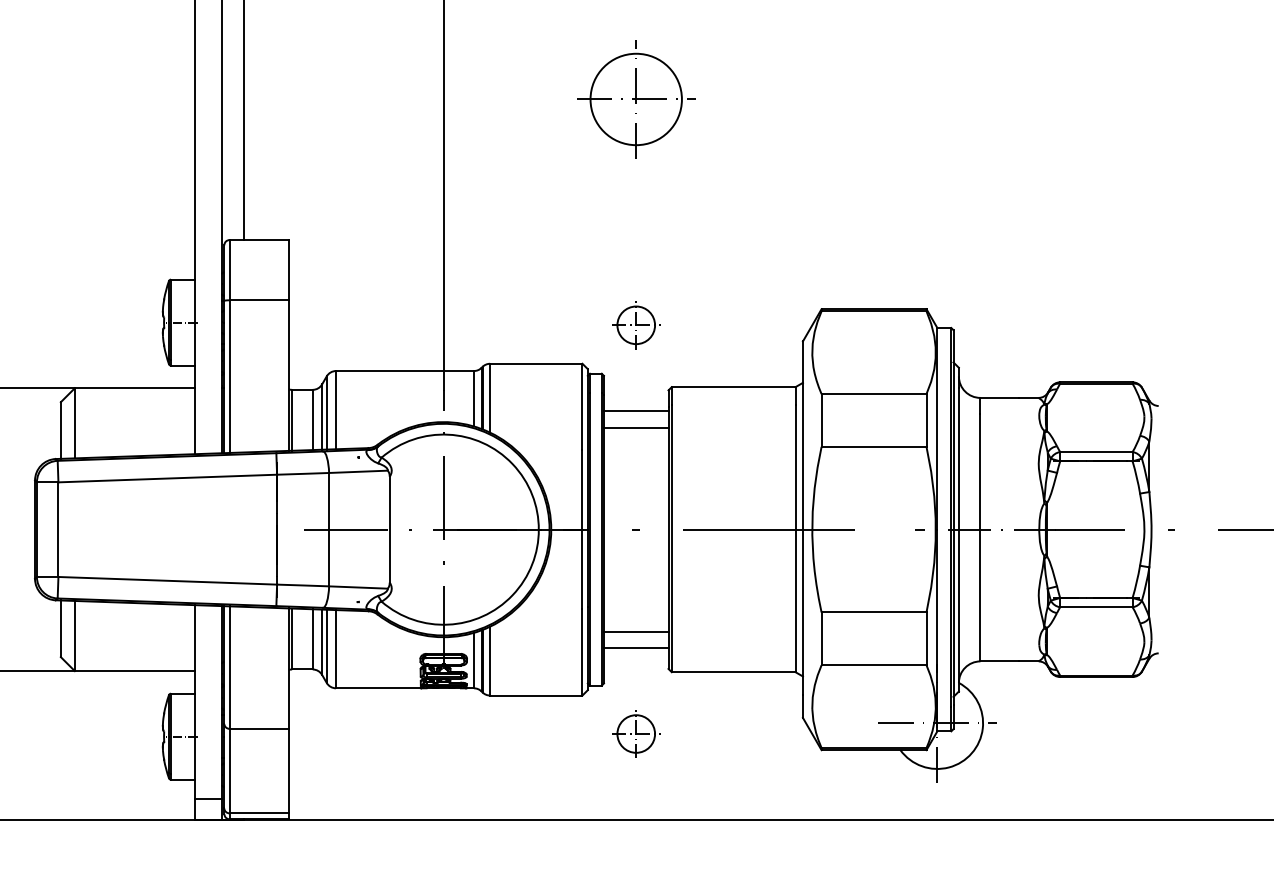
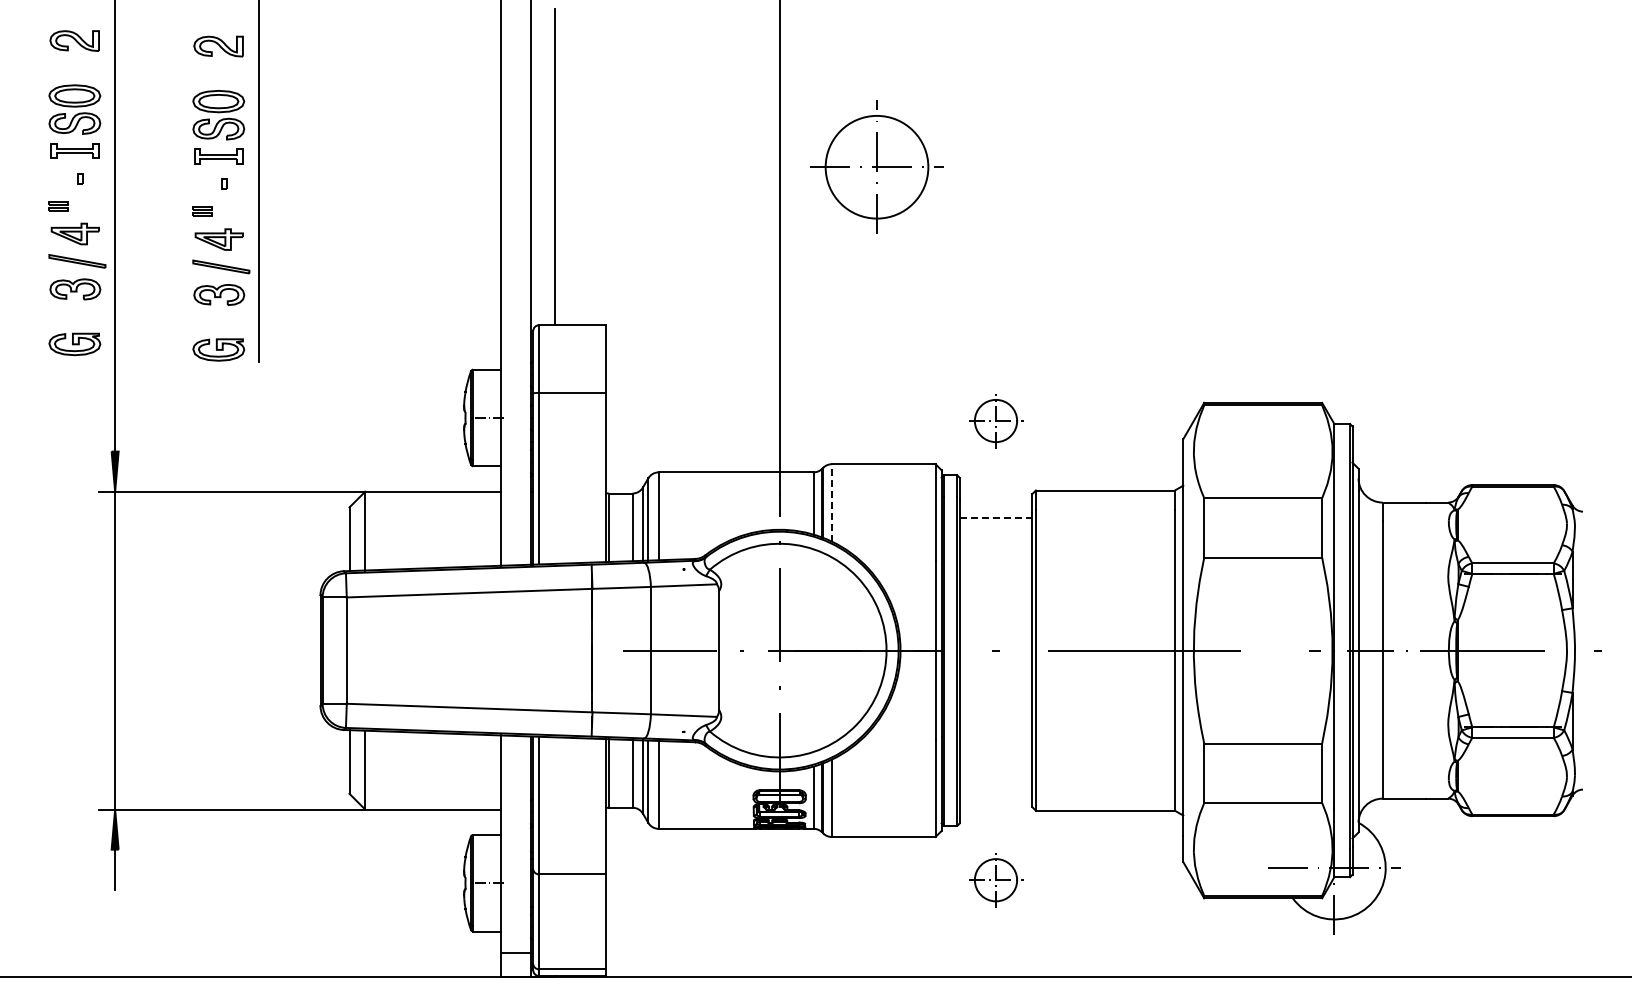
part: (635, 98) -> (876, 166), moved
line: (489, 397) -> (831, 502), solid -> dashed
line: (636, 411) -> (996, 517), solid -> dashed
line: (635, 427) -> (995, 535), removed
line: (635, 631) -> (995, 765), removed
line: (635, 647) -> (995, 783), removed

